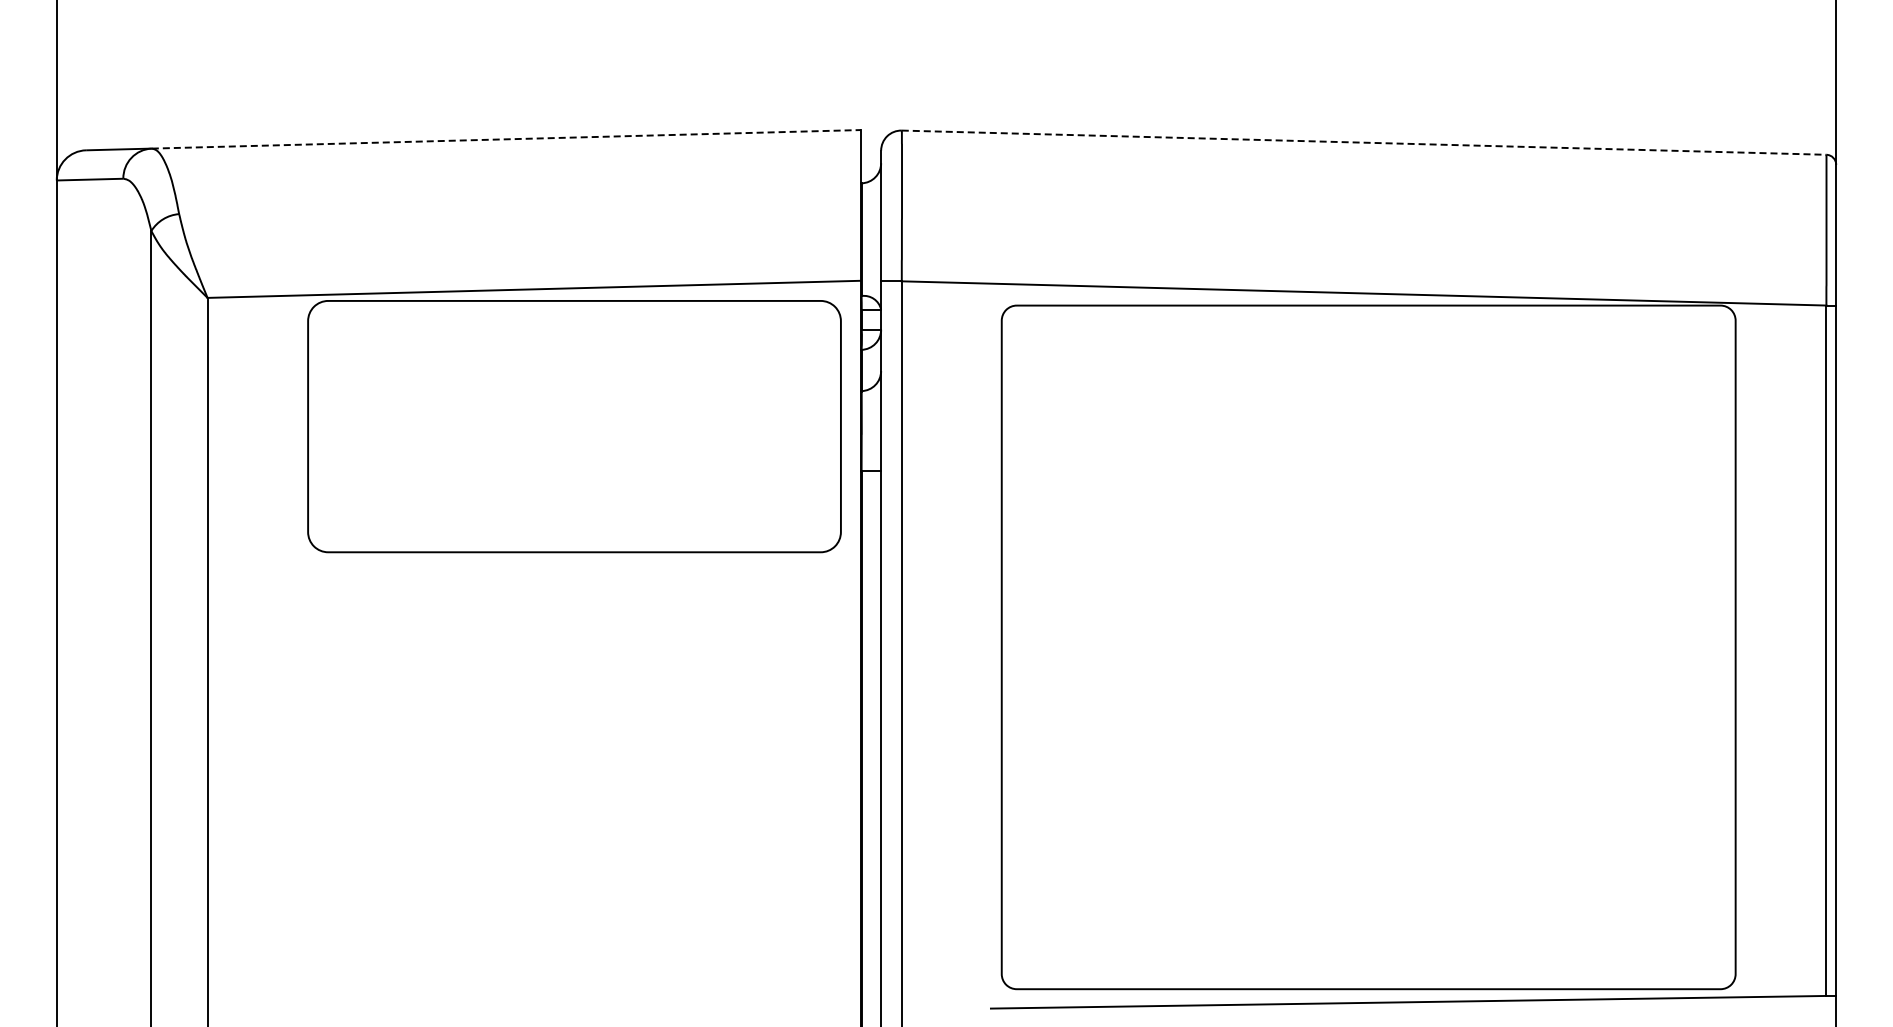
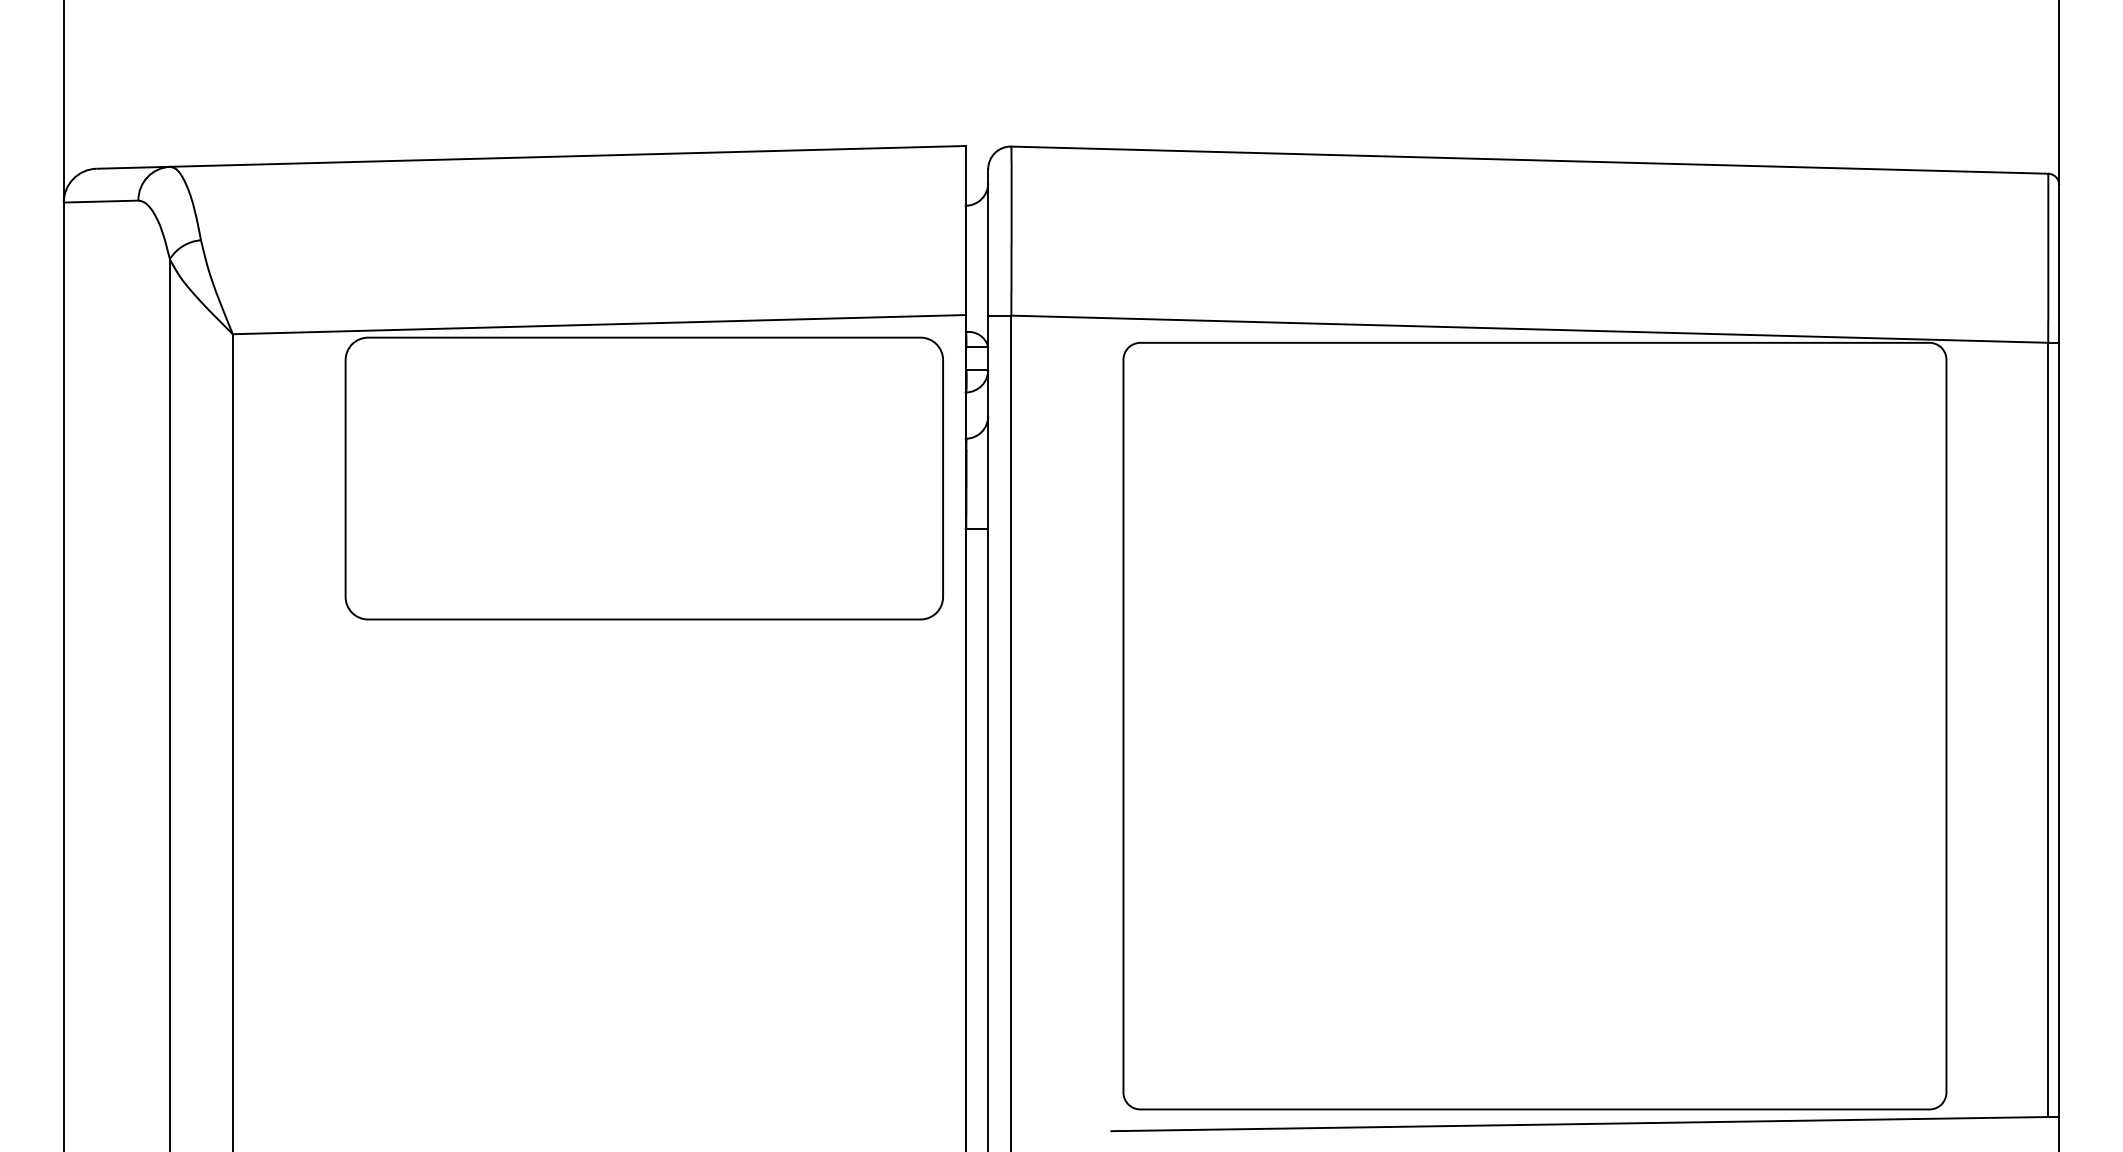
line: (506, 139) -> (568, 156), dashed -> solid
line: (1364, 142) -> (1530, 159), dashed -> solid

